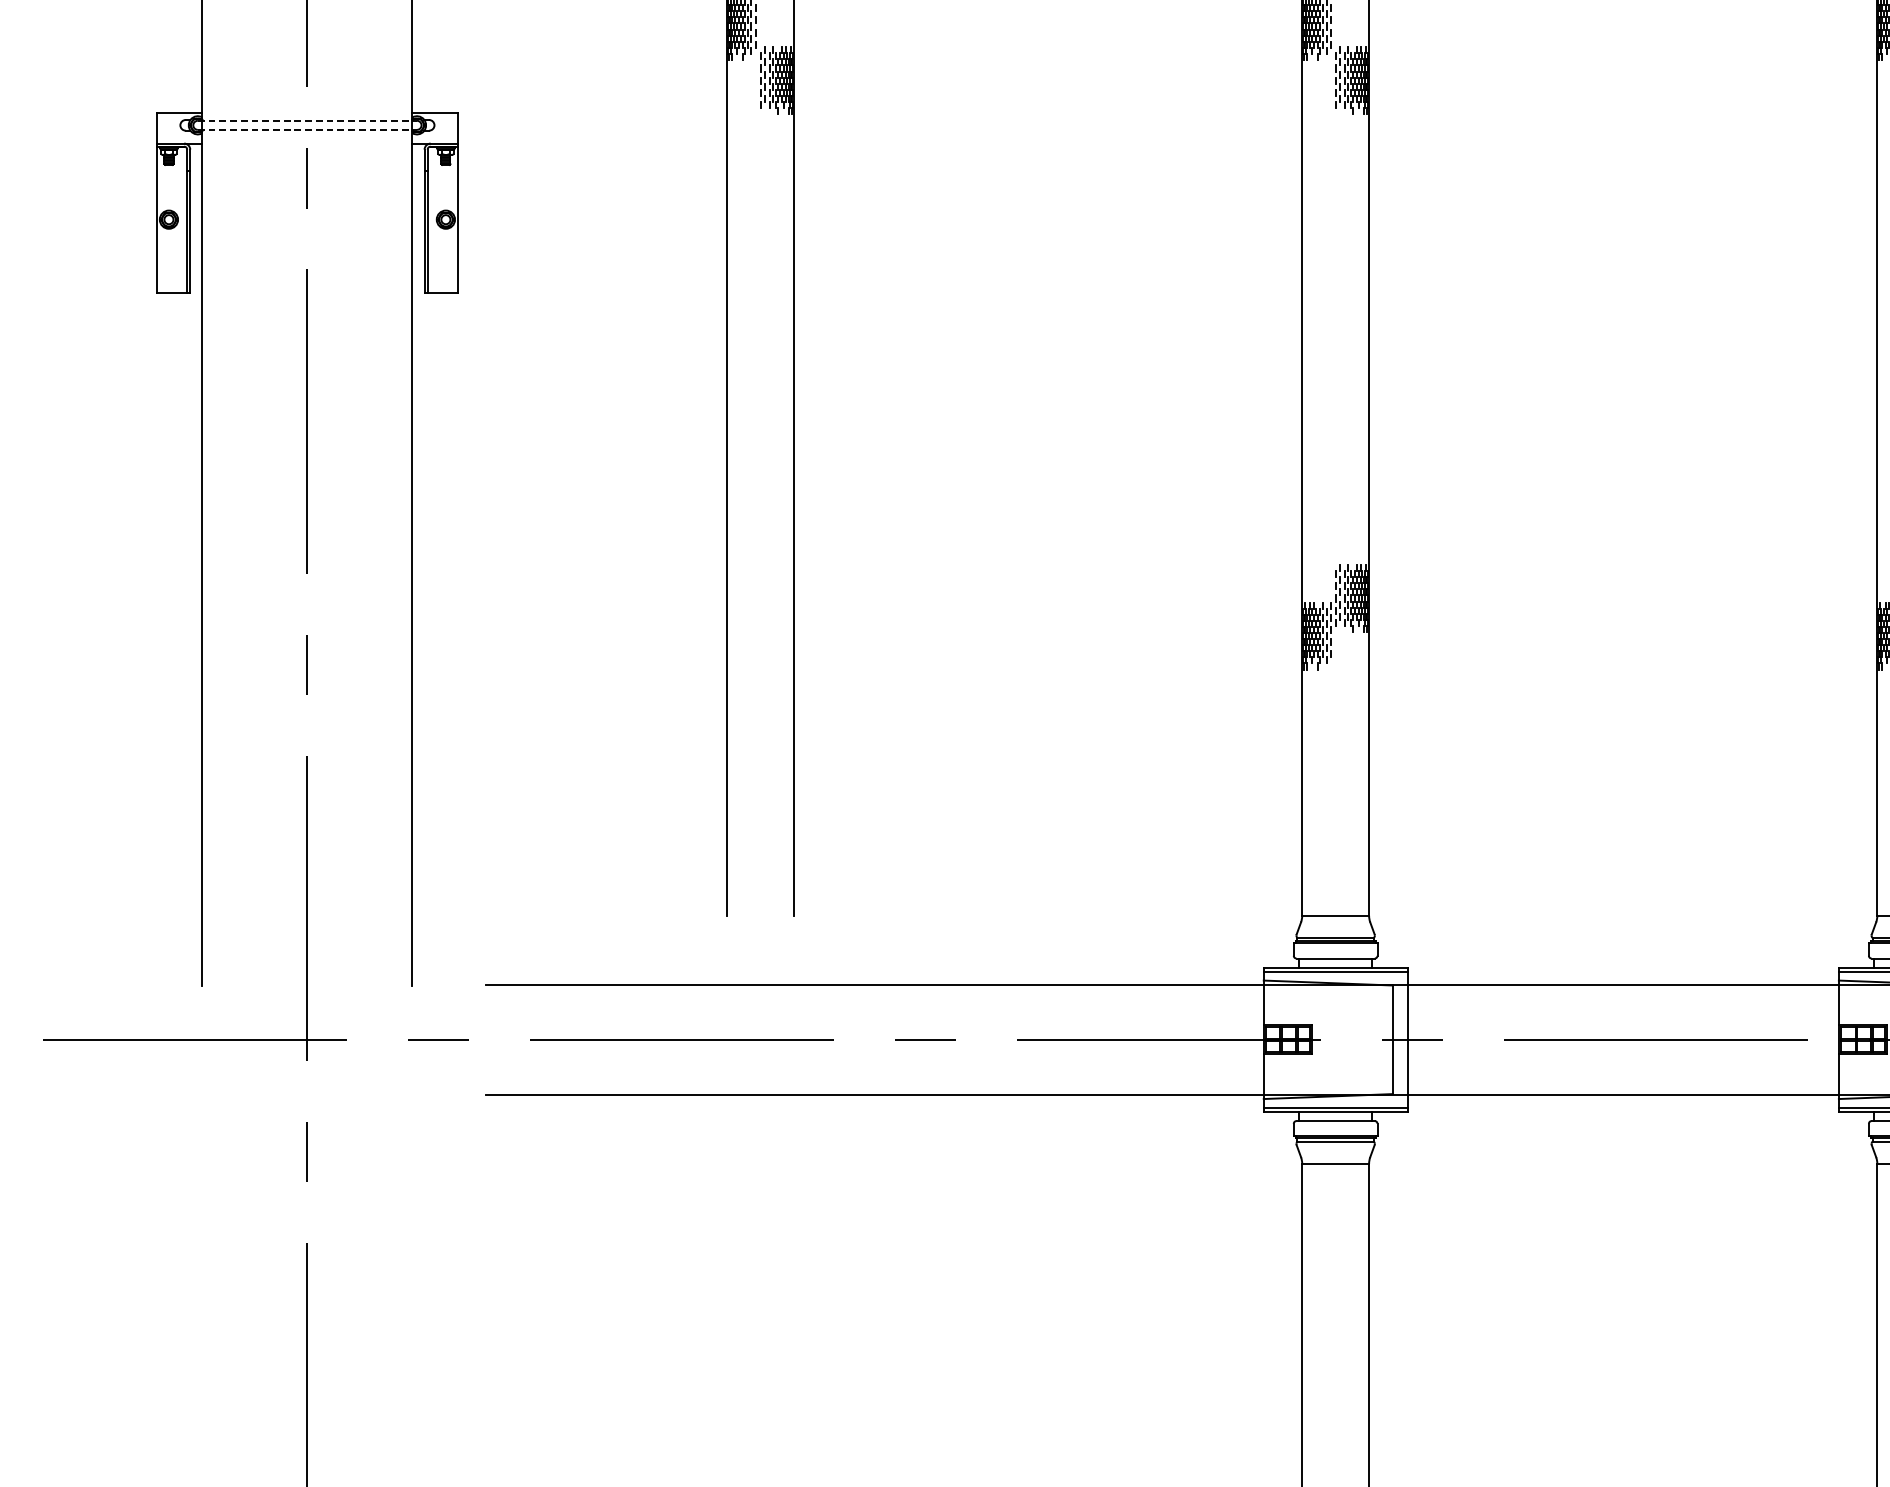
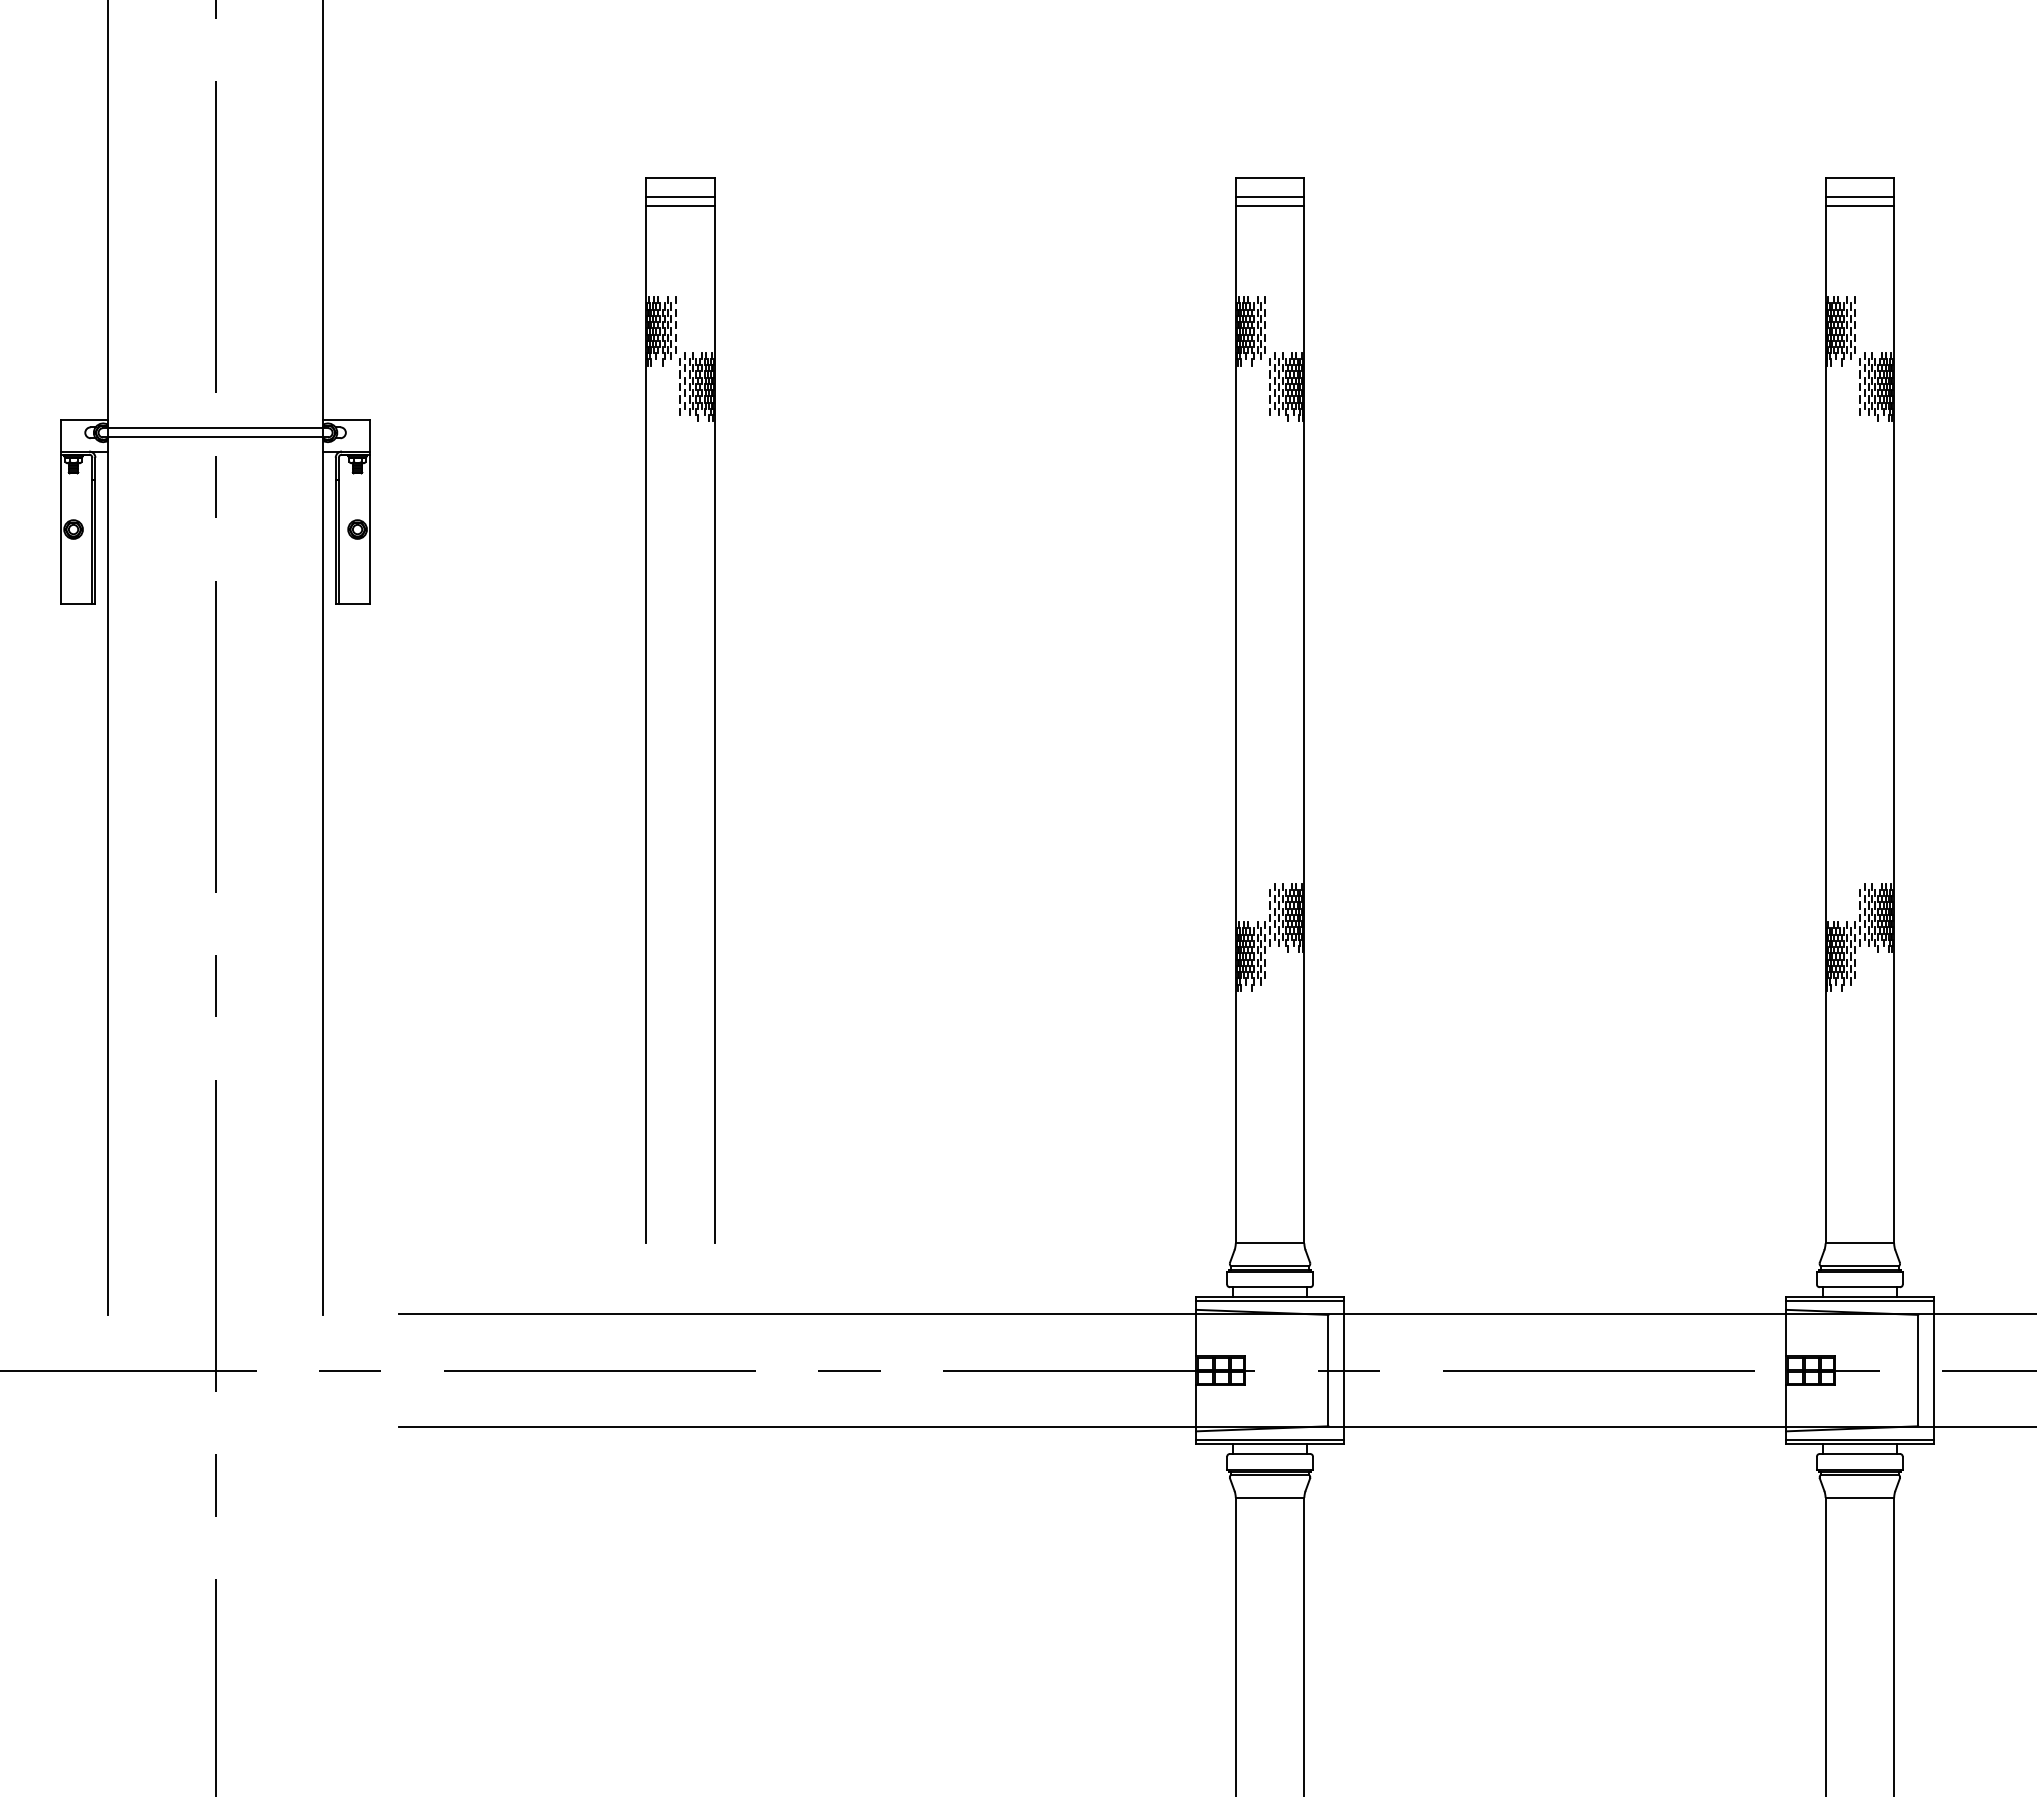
line: (308, 121) -> (216, 428), dashed -> solid
line: (308, 129) -> (216, 437), dashed -> solid

